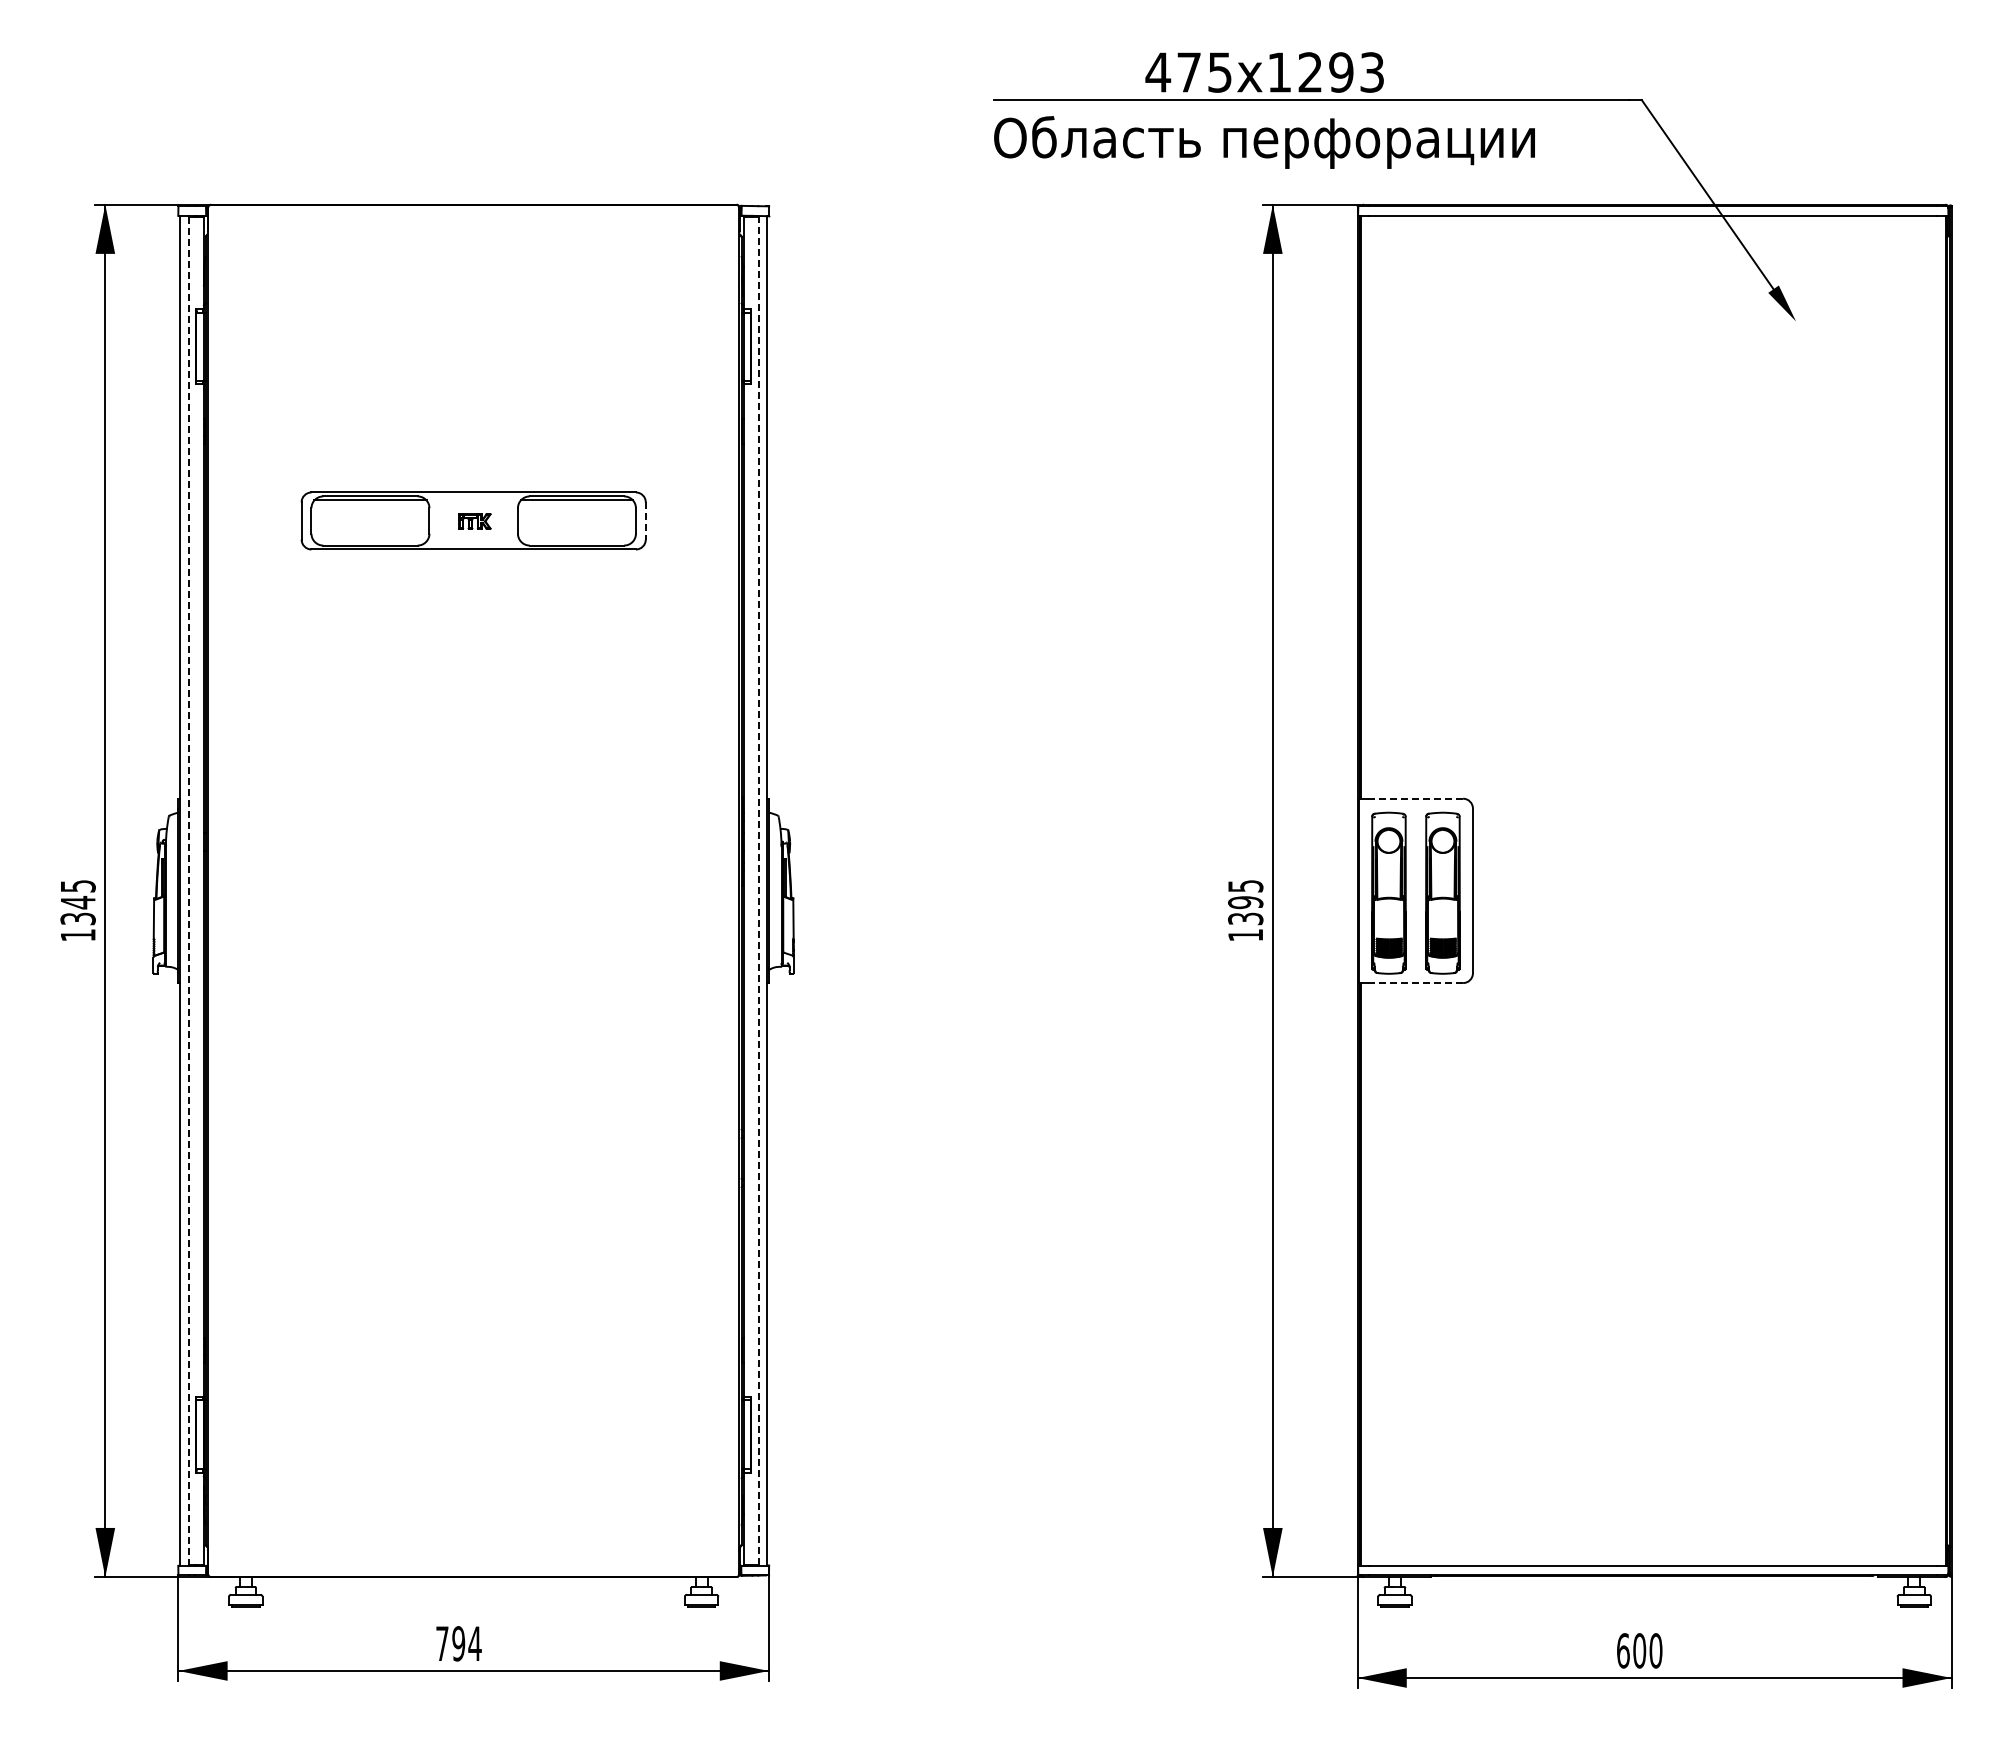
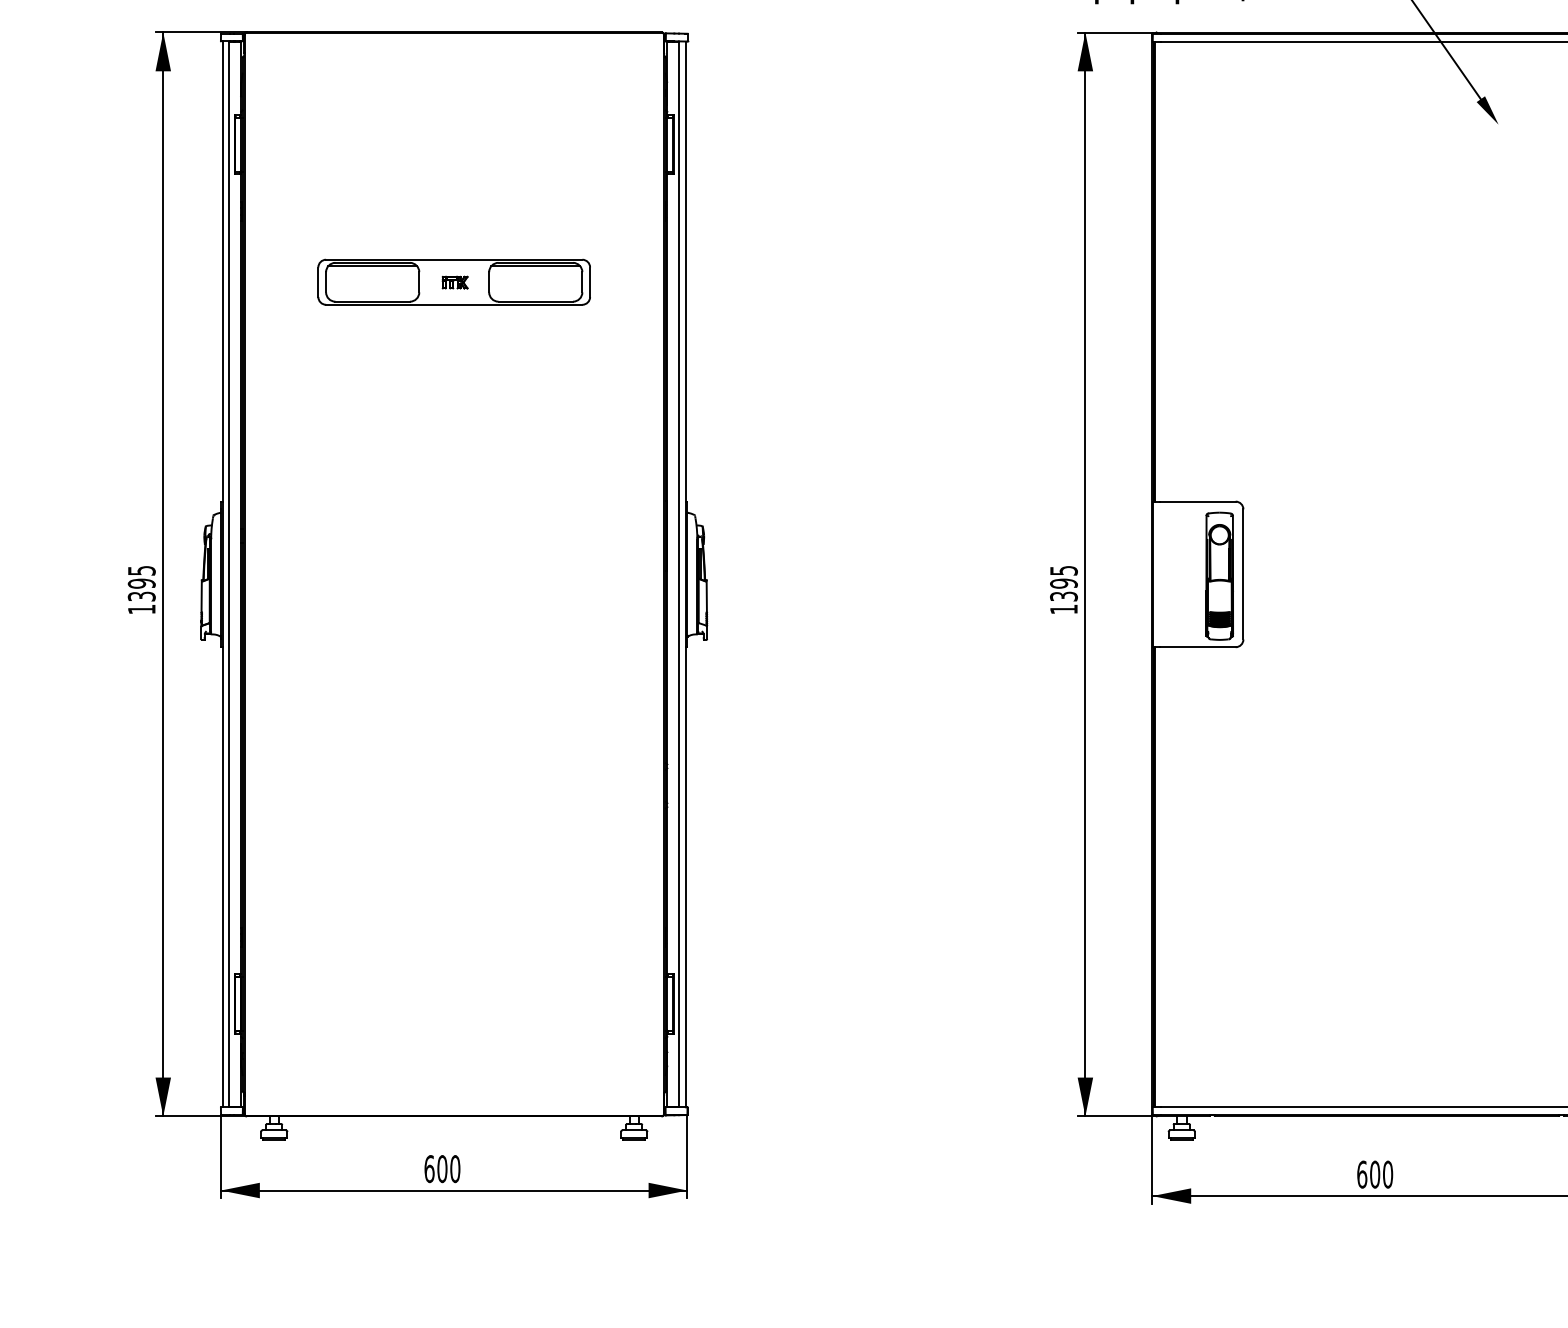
line: (645, 520) -> (589, 281), dashed -> solid
line: (1415, 798) -> (1198, 501), dashed -> solid
line: (758, 890) -> (679, 574), dashed -> solid
line: (188, 891) -> (228, 574), dashed -> solid
part: (1388, 892) -> (1176, 575), removed
text: (77, 902) -> (141, 583), 1345 -> 1395
line: (1415, 983) -> (1198, 647), dashed -> solid
text: (458, 1643) -> (442, 1168), 794 -> 600

